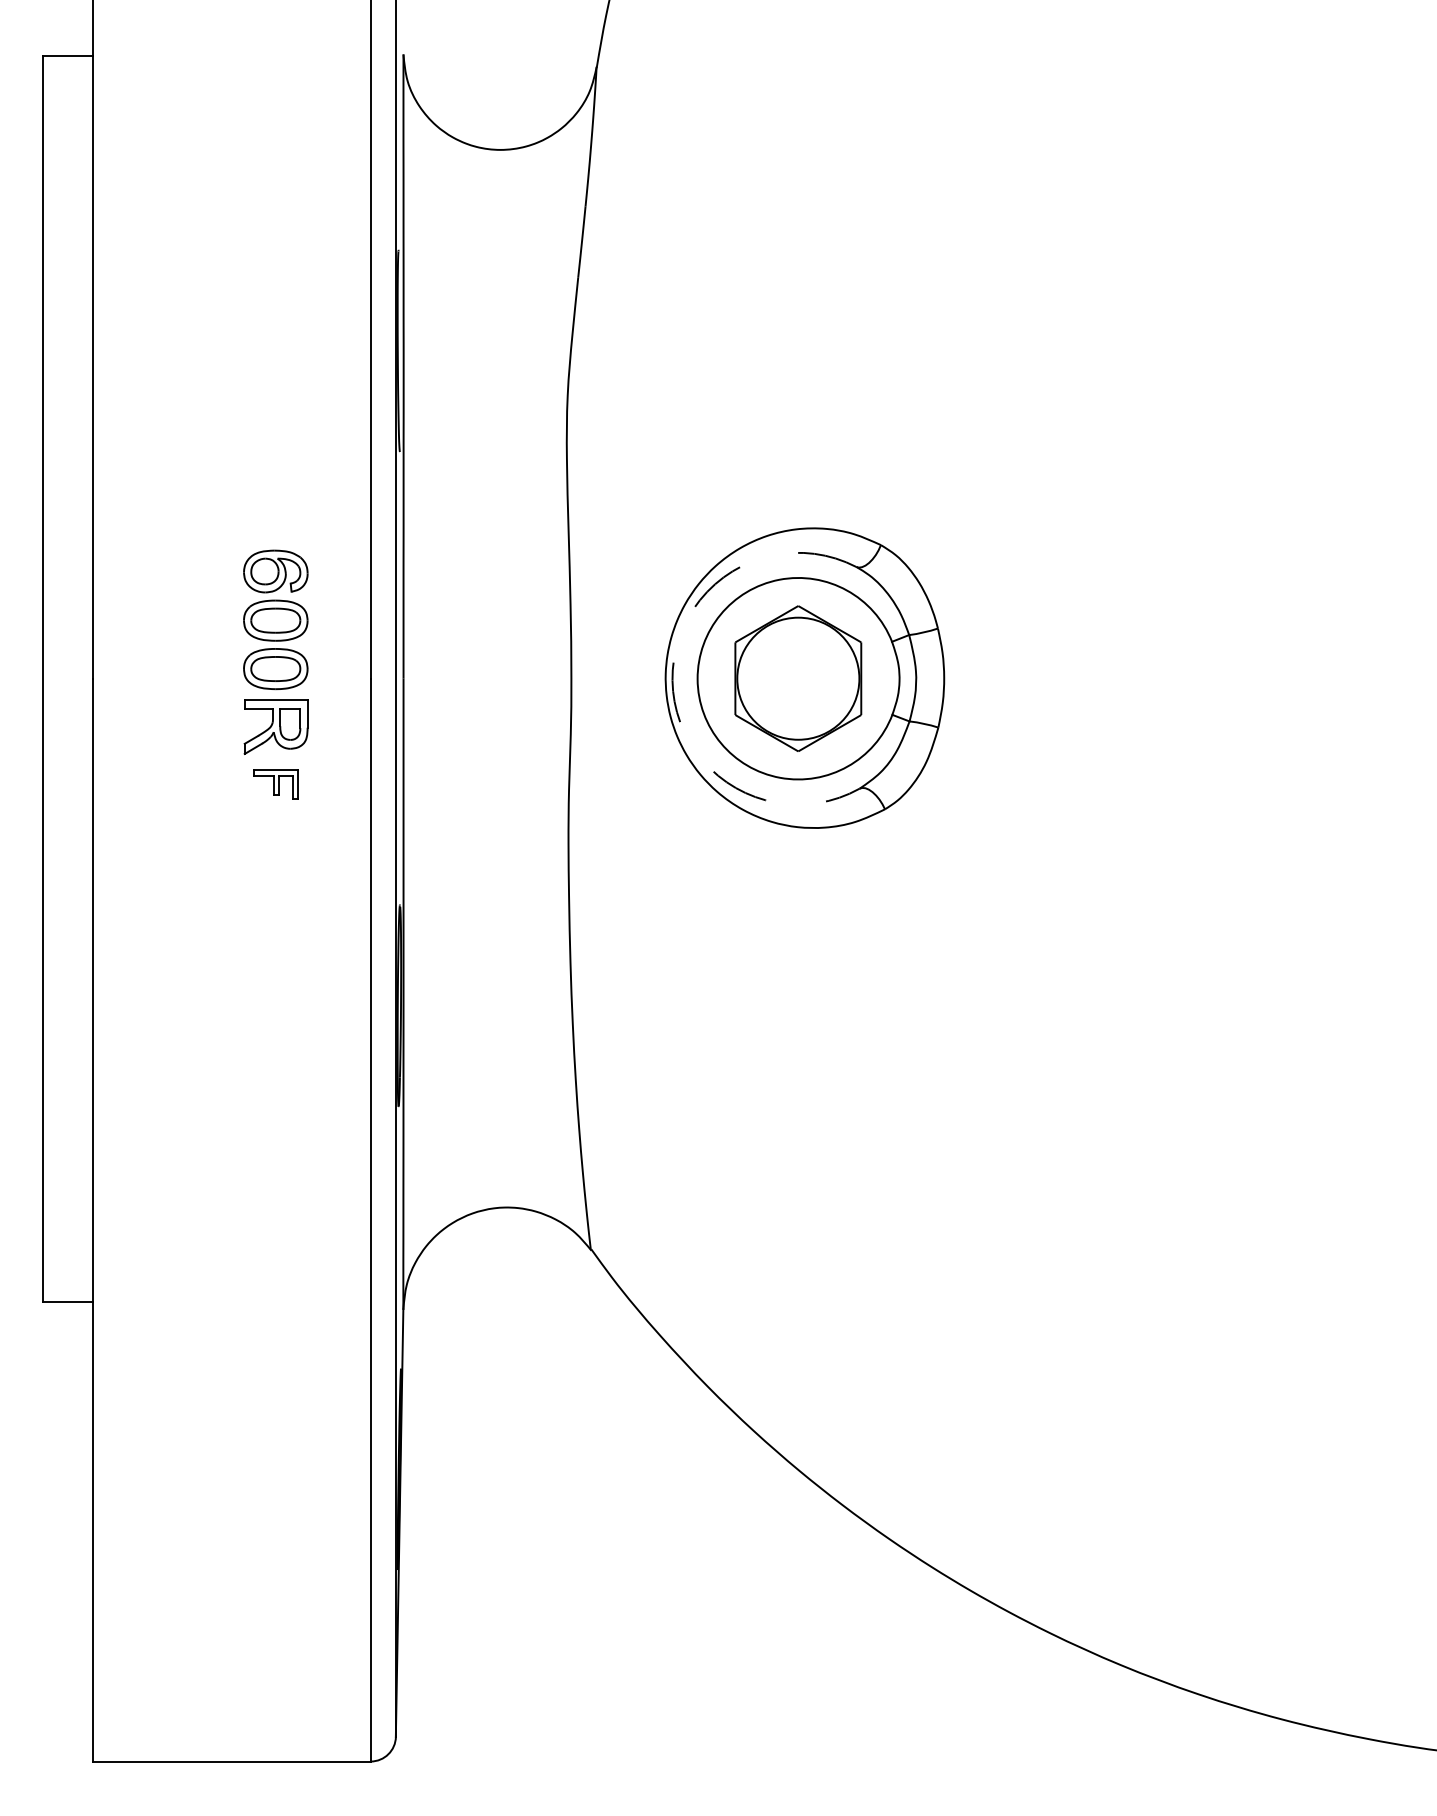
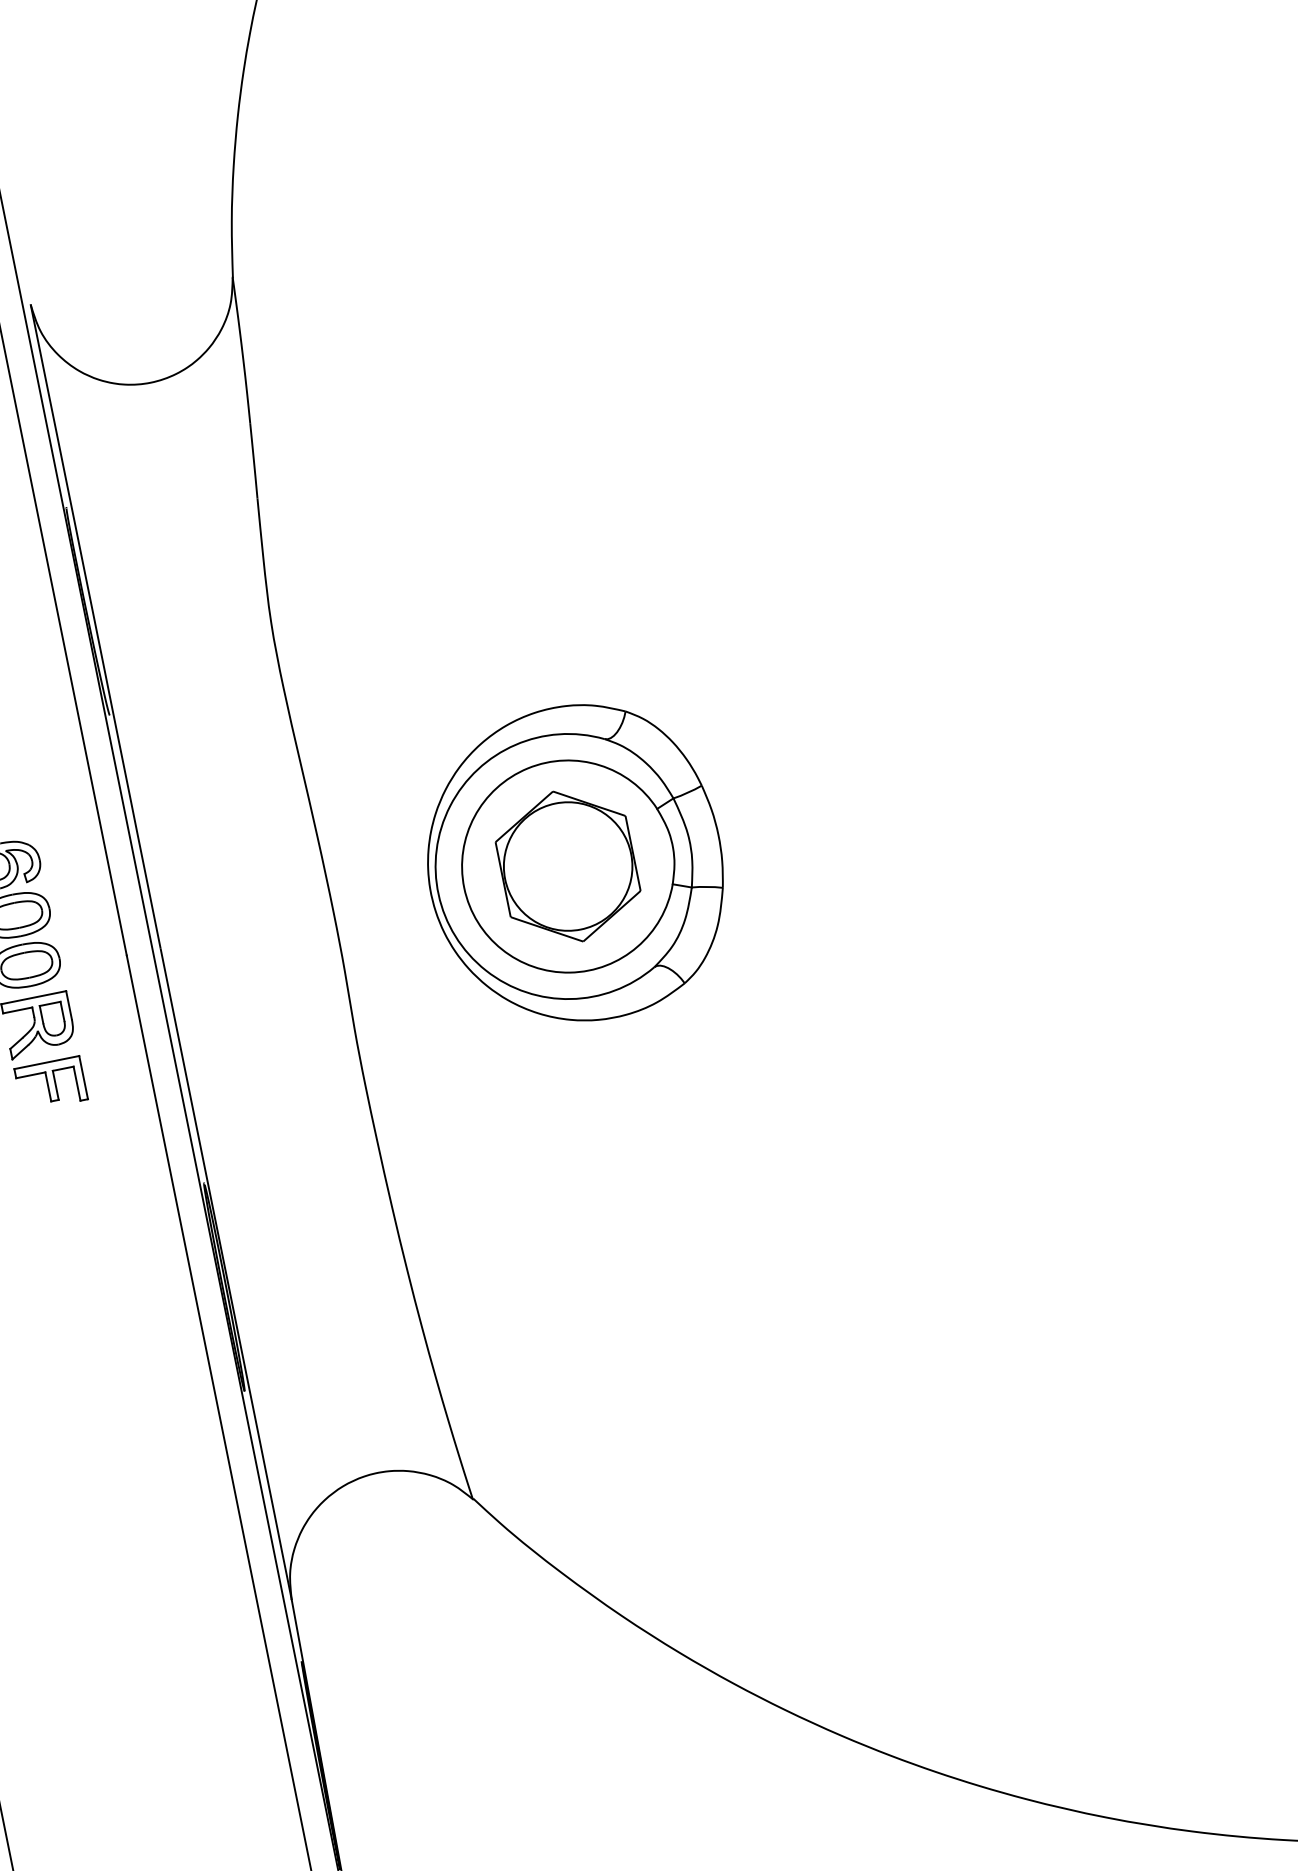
arc: (672, 680) -> (438, 894), dashed -> solid
part: (276, 783) -> (51, 1083), size x1.43

